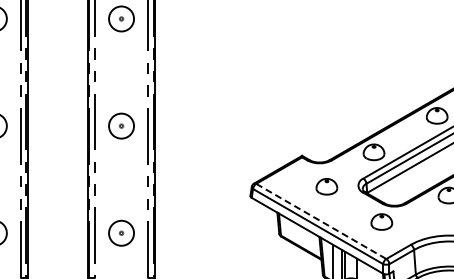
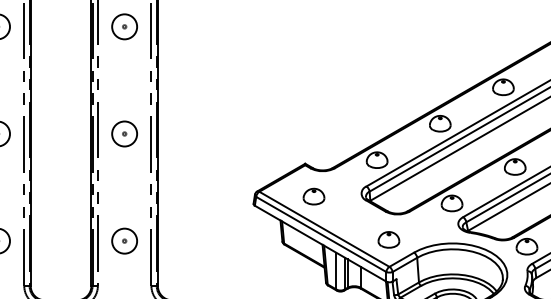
part: (326, 186) -> (313, 196), moved
line: (321, 221) -> (324, 229), dashed -> solid
part: (381, 221) -> (388, 239), moved

